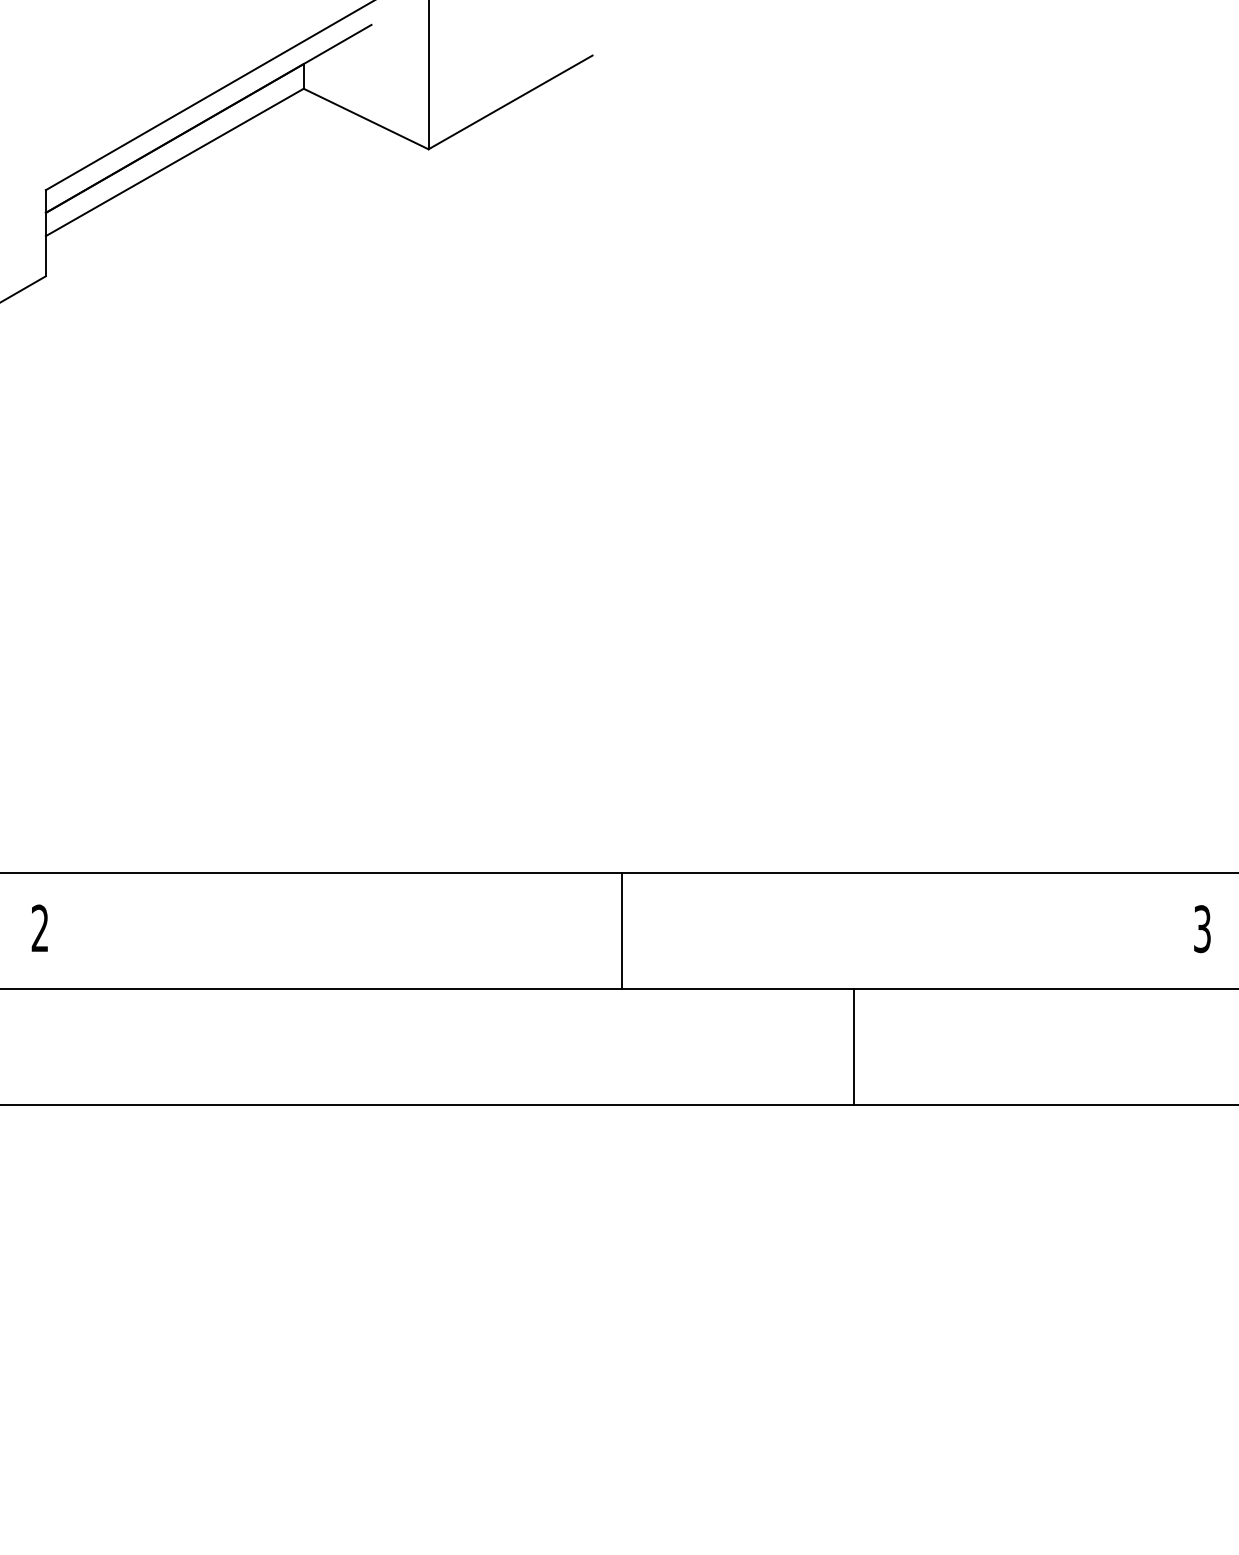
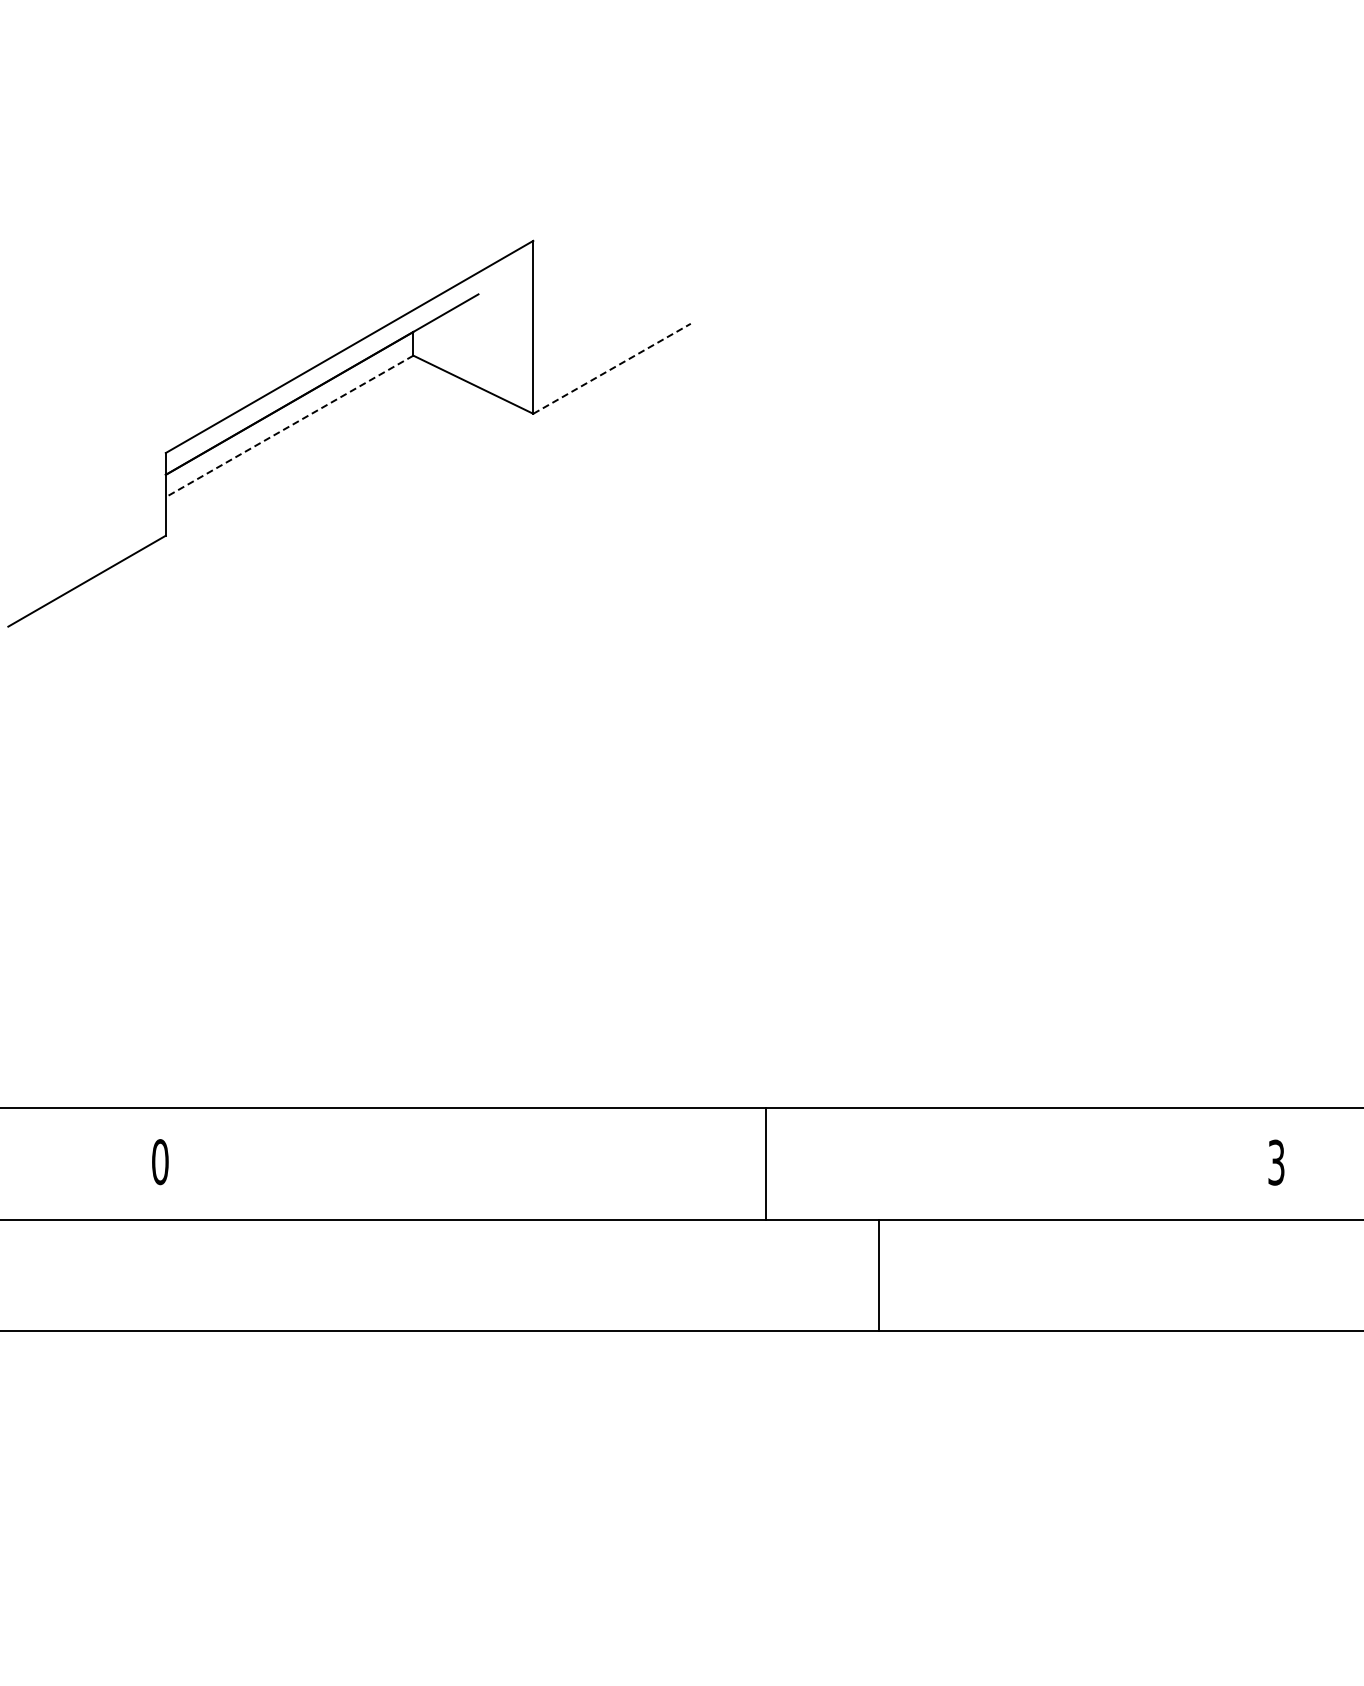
line: (511, 102) -> (612, 368), solid -> dashed
line: (174, 162) -> (289, 426), solid -> dashed
text: (40, 928) -> (160, 1162), 2 -> 0
line: (621, 929) -> (765, 1163), moved
line: (853, 1046) -> (879, 1275), moved

